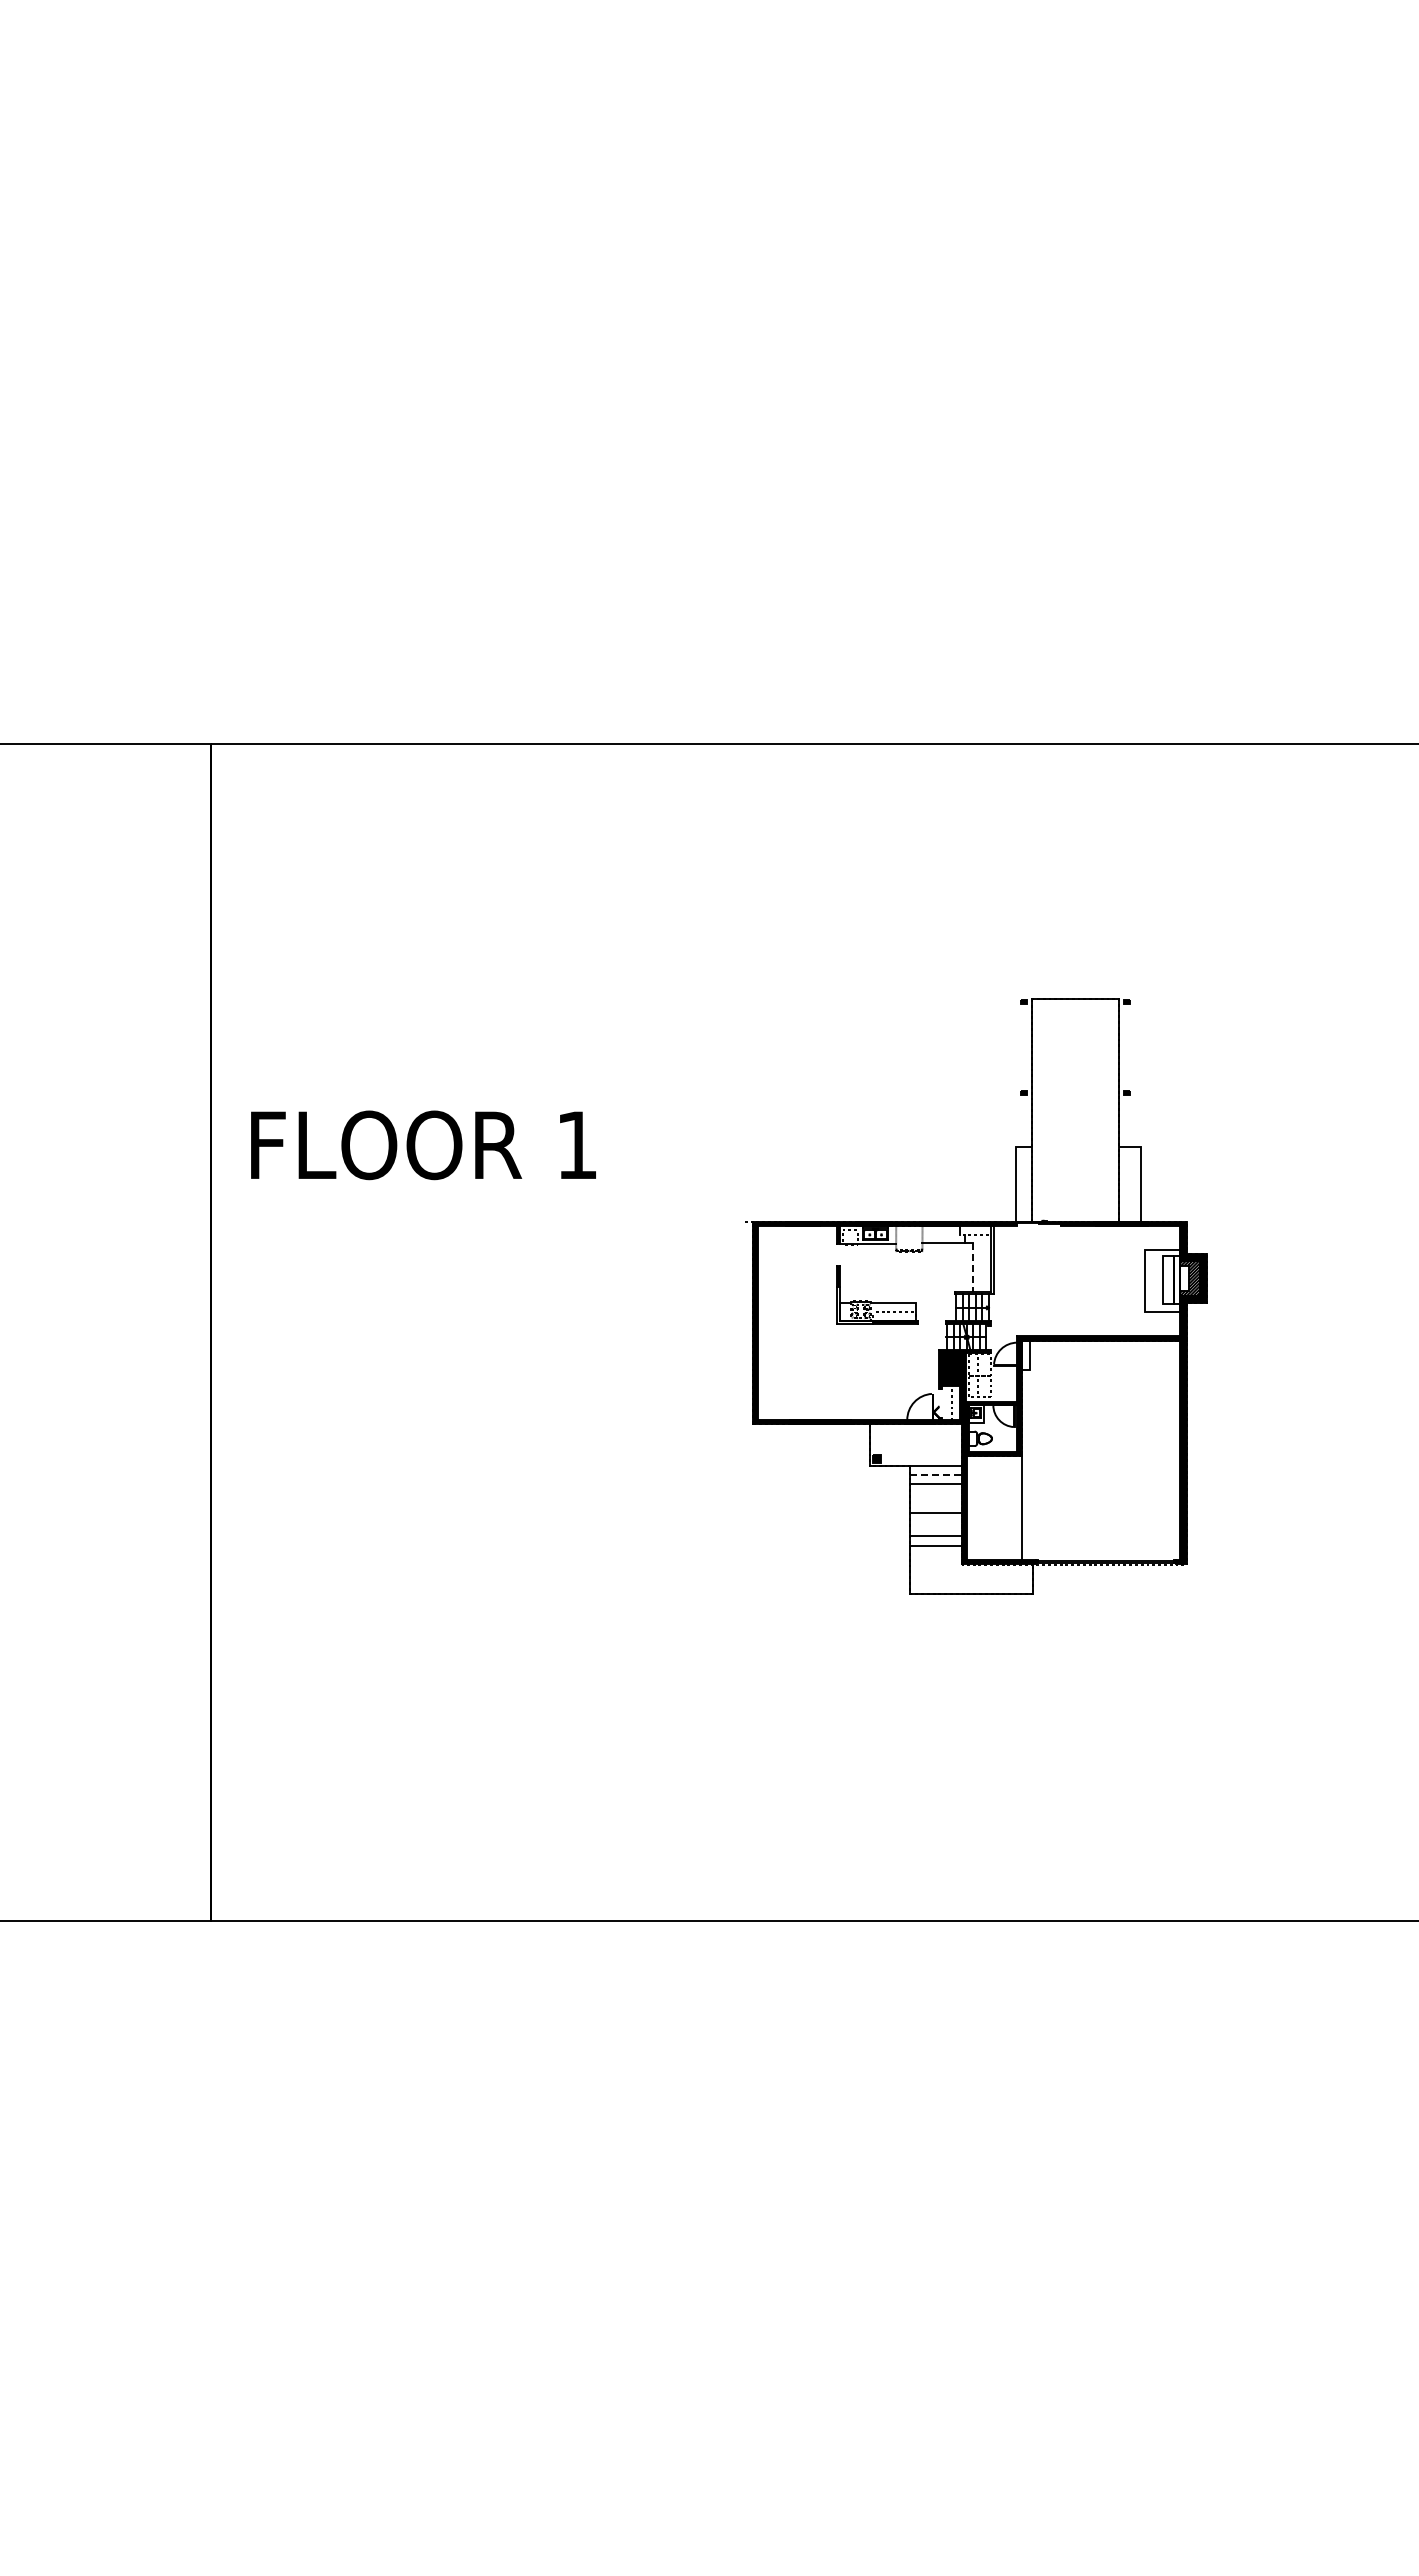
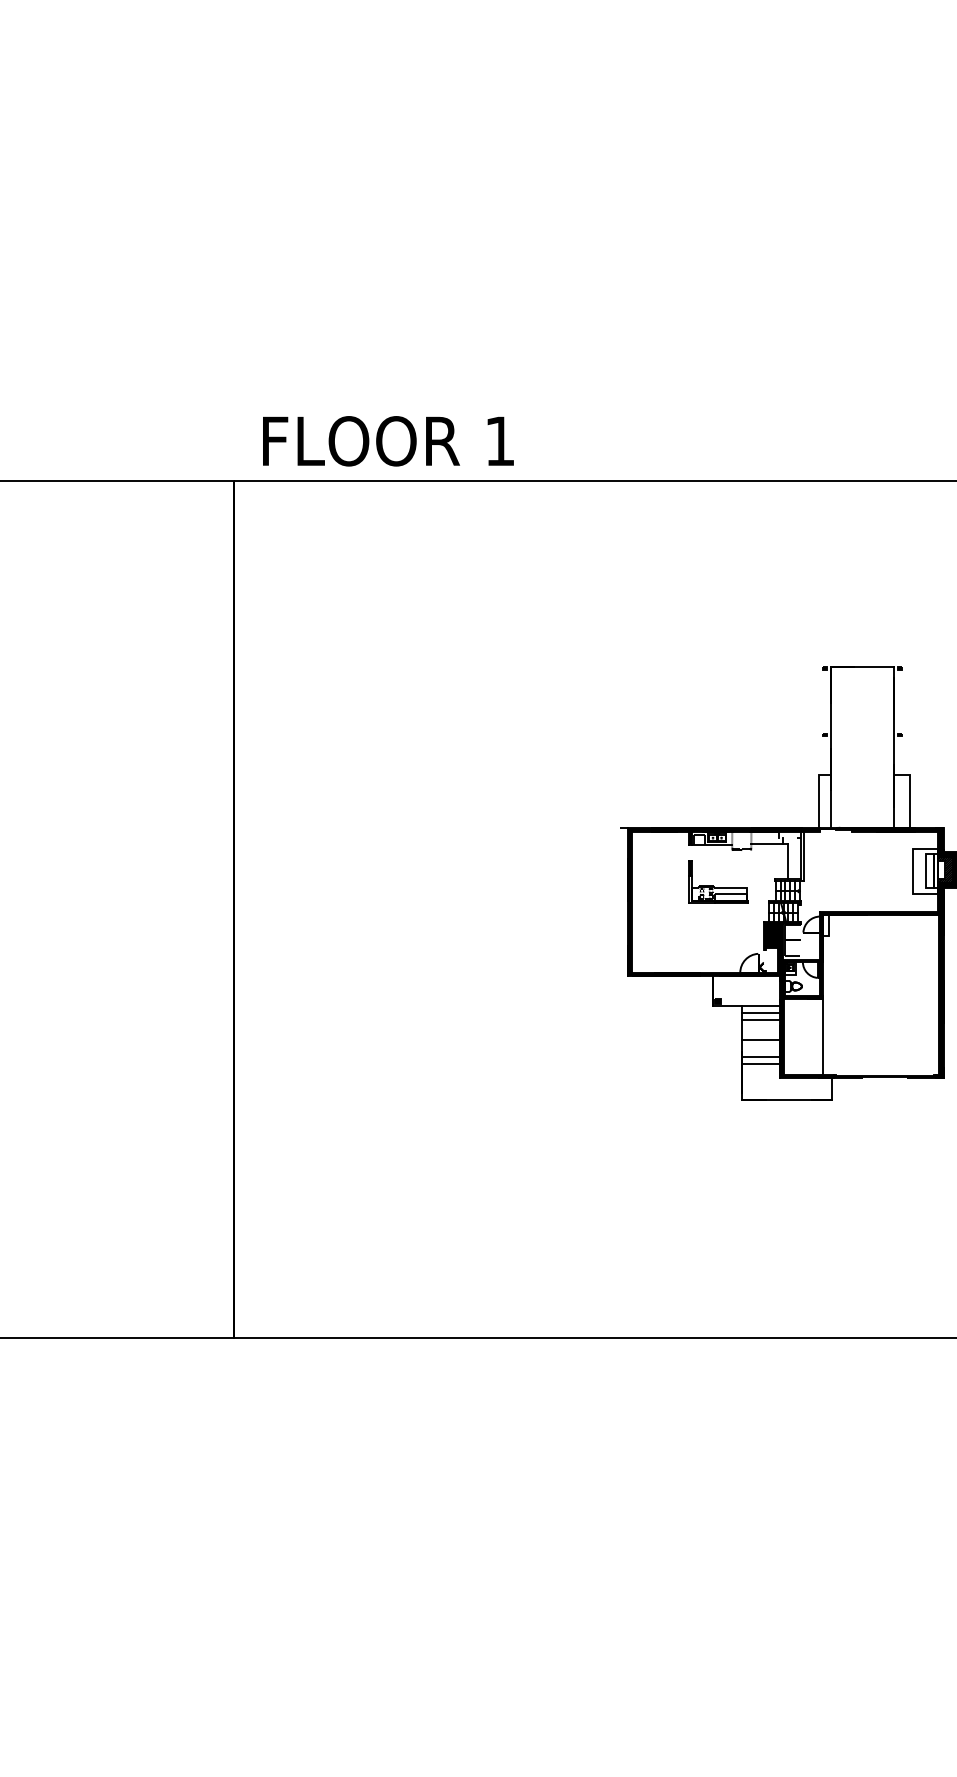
text: (423, 1145) -> (388, 441), moved
line: (973, 1267) -> (788, 861), dashed -> solid
line: (935, 1475) -> (760, 1013), dashed -> solid

